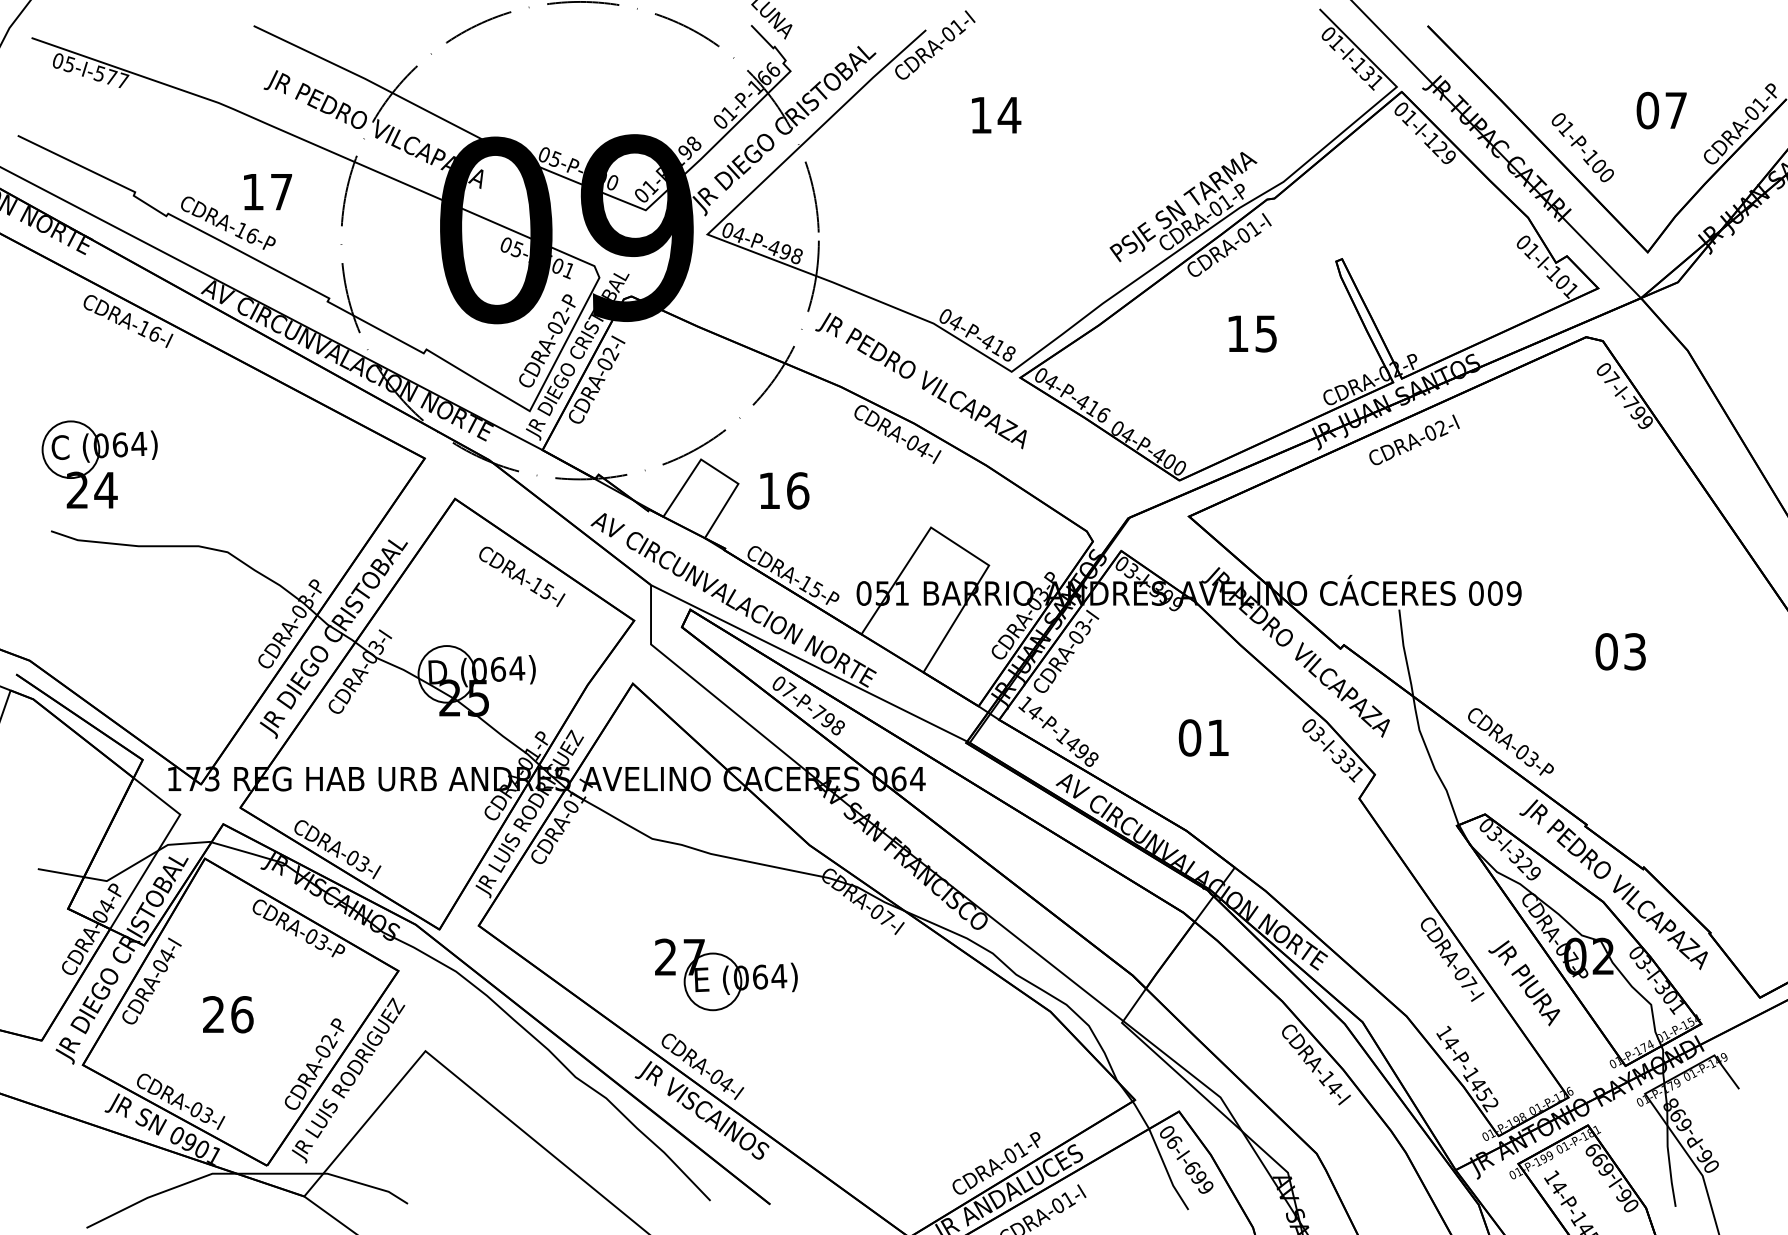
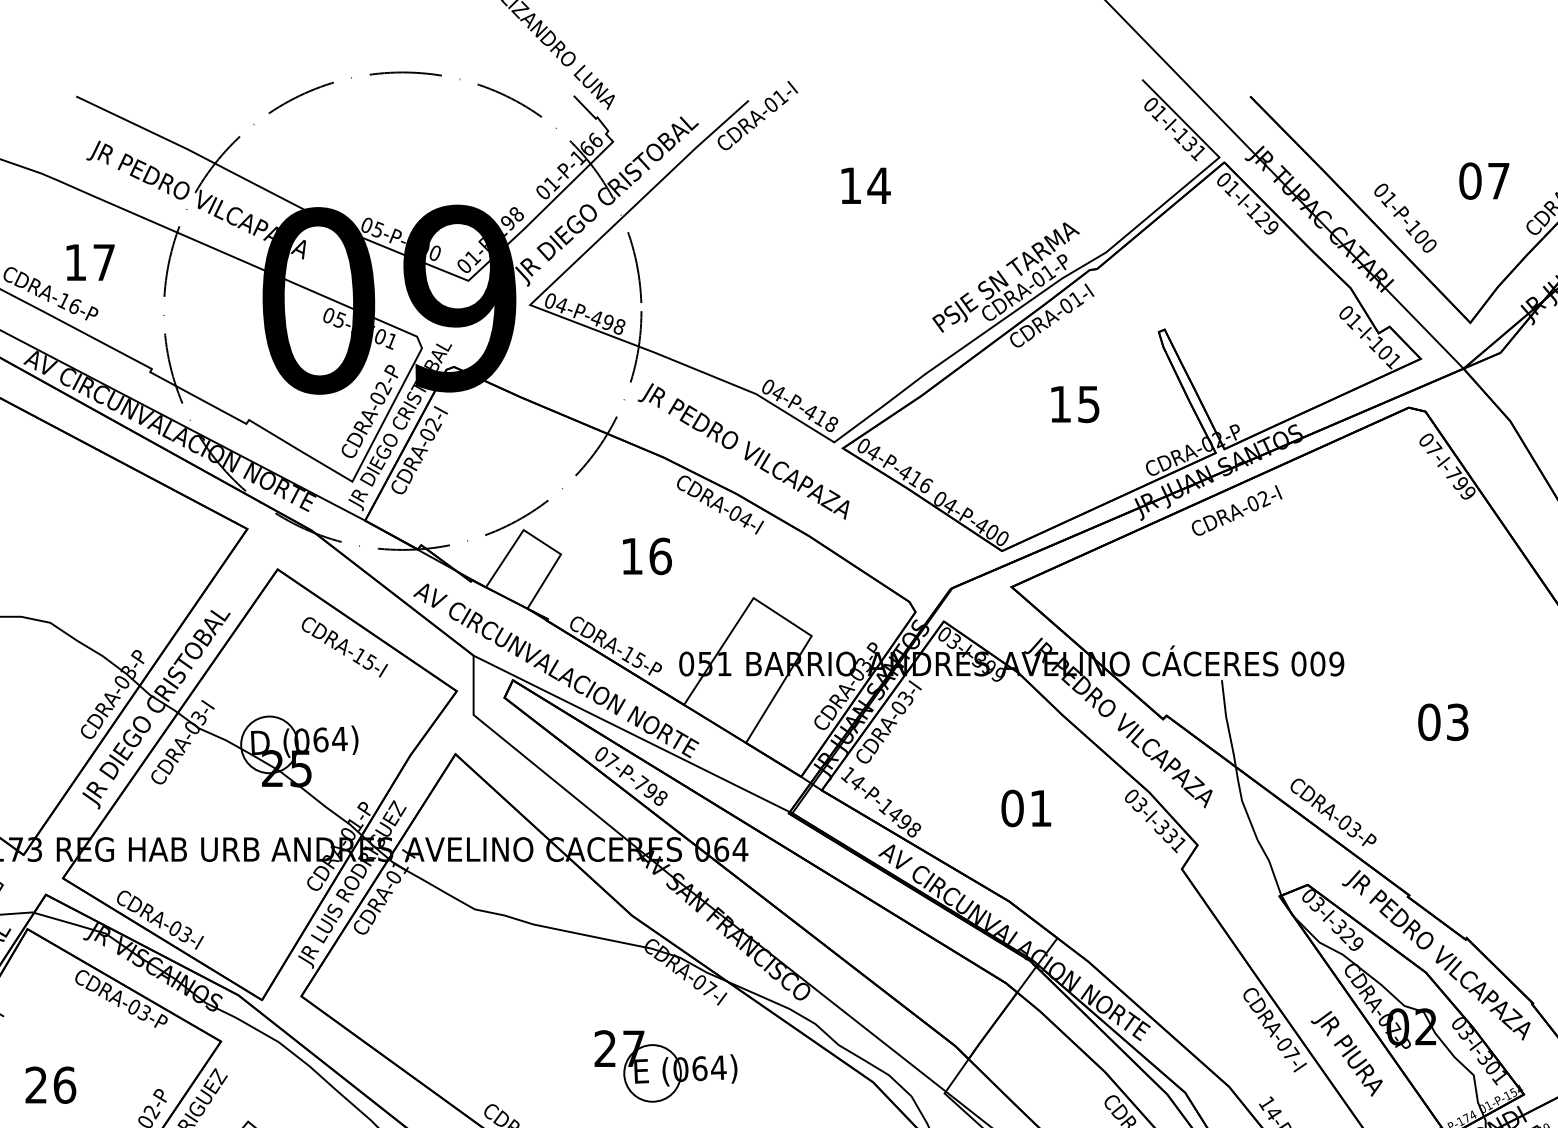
text: (996, 115) -> (866, 186), moved
text: (784, 490) -> (647, 556), moved
part: (726, 974) -> (666, 1066), moved

